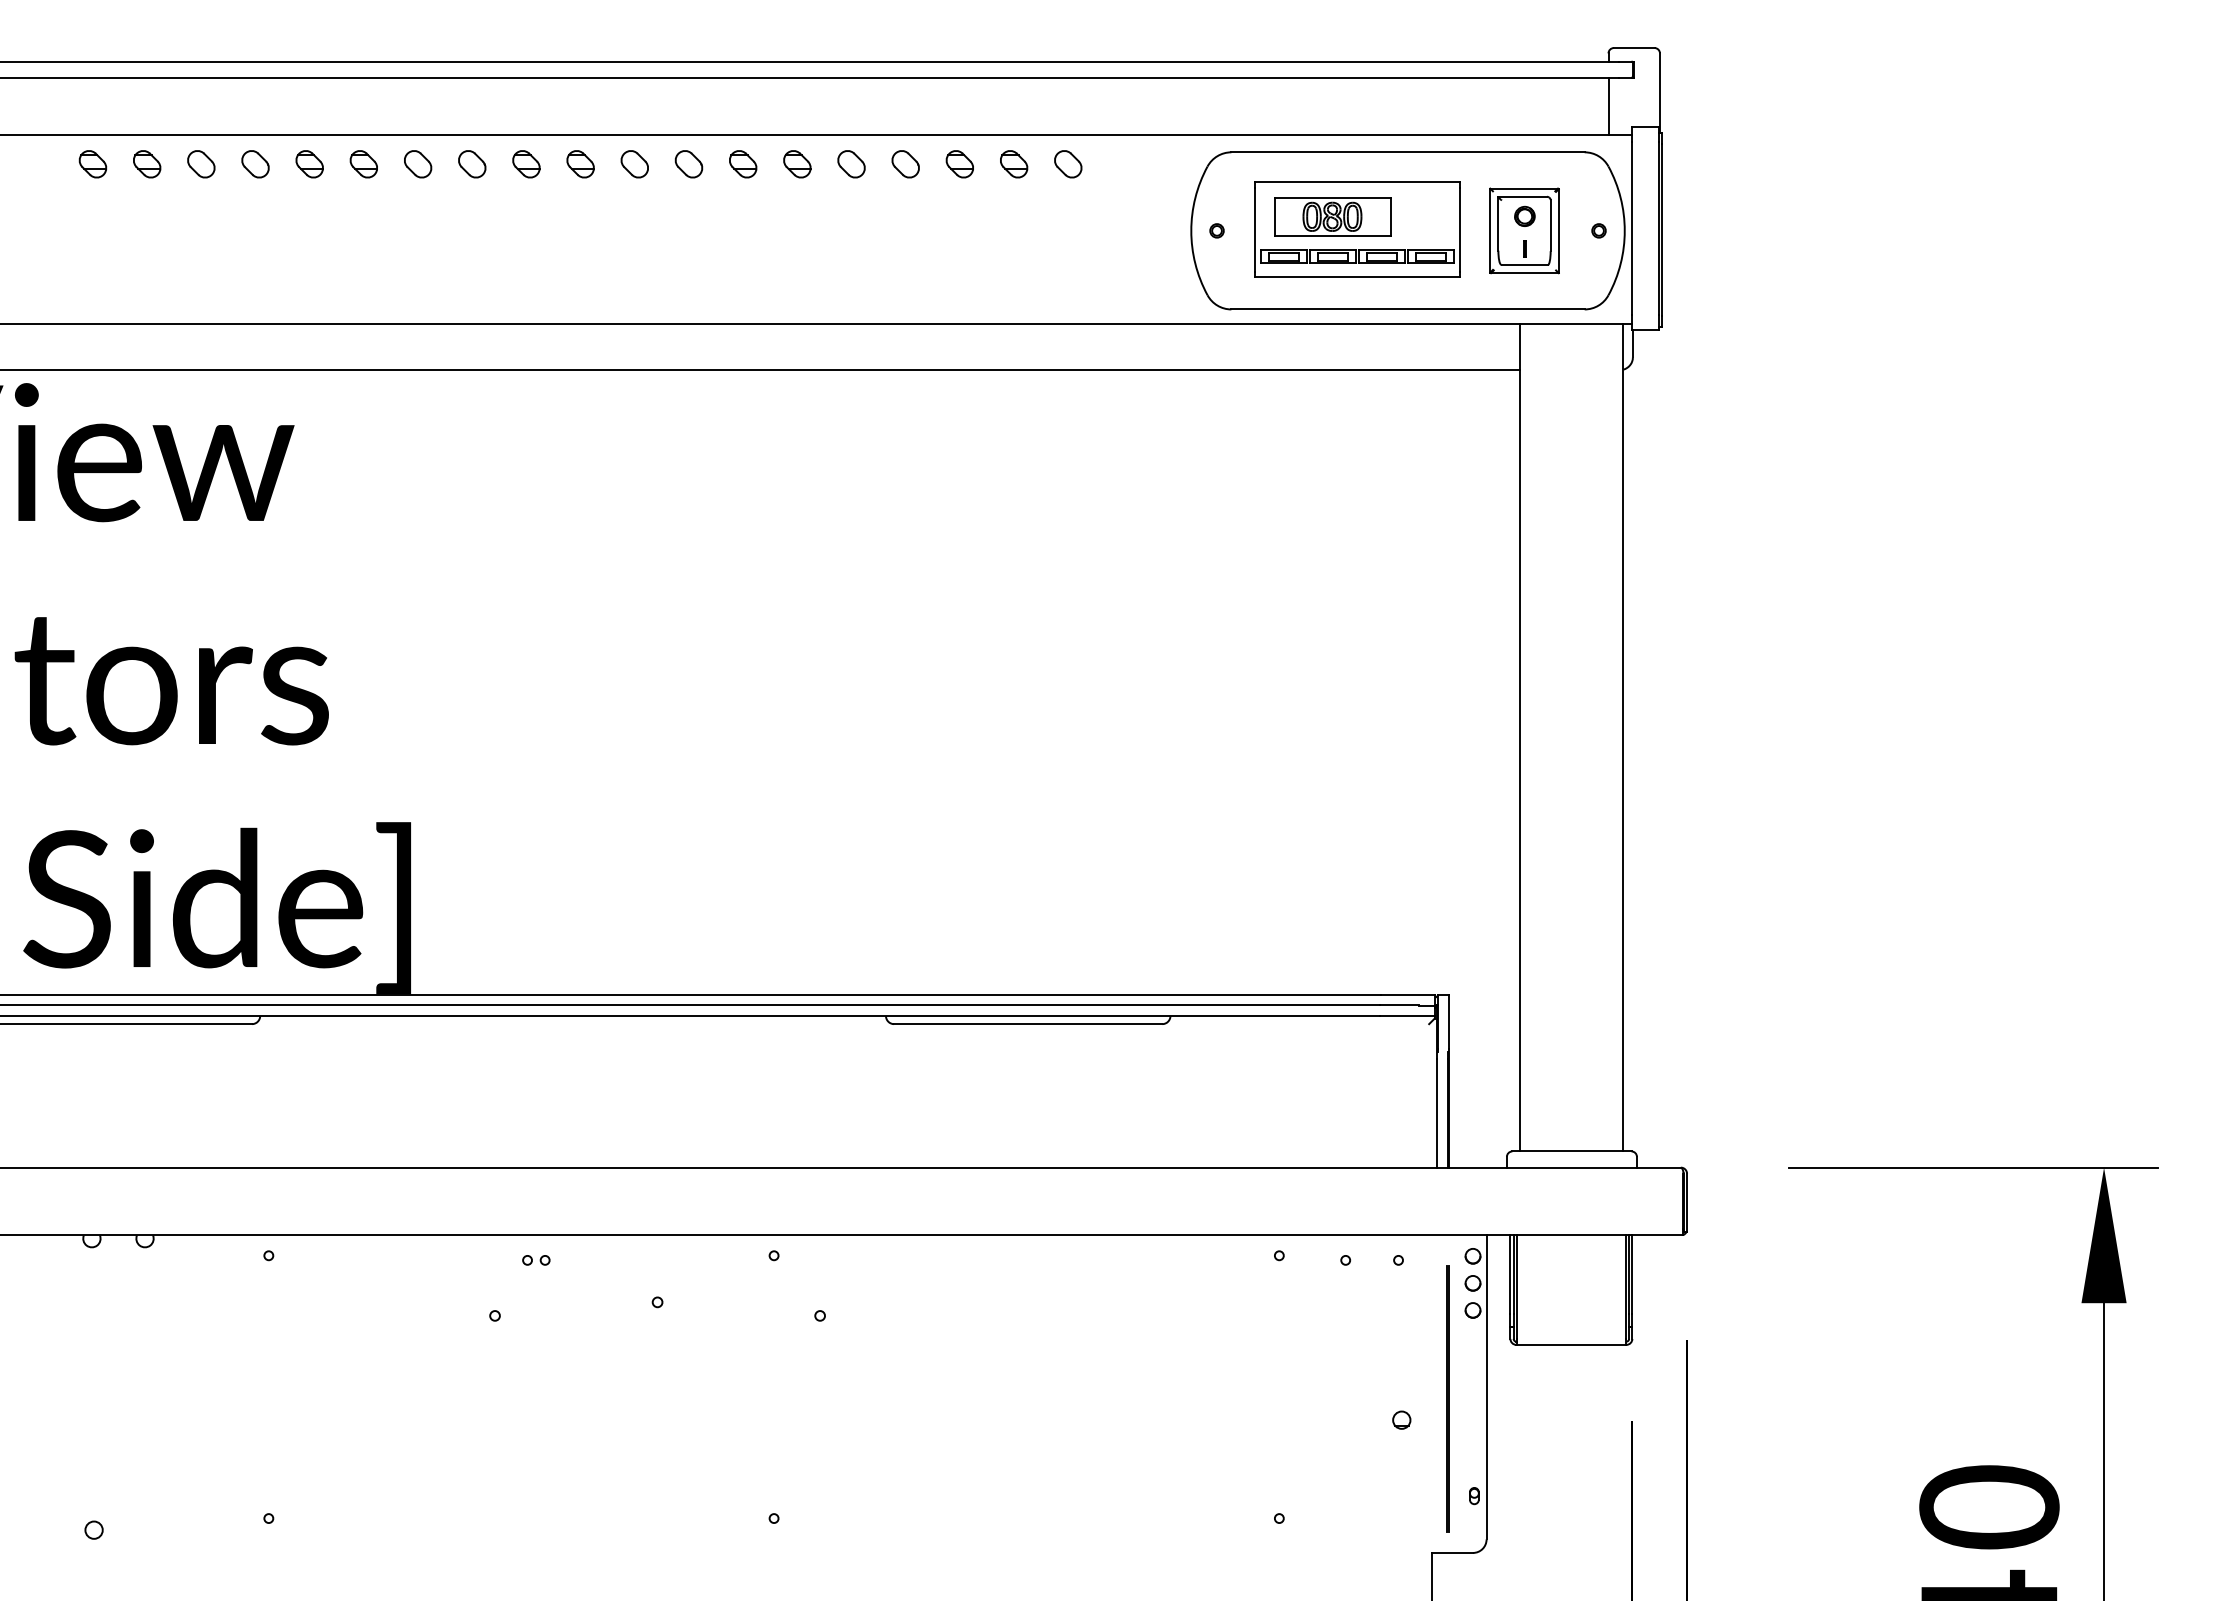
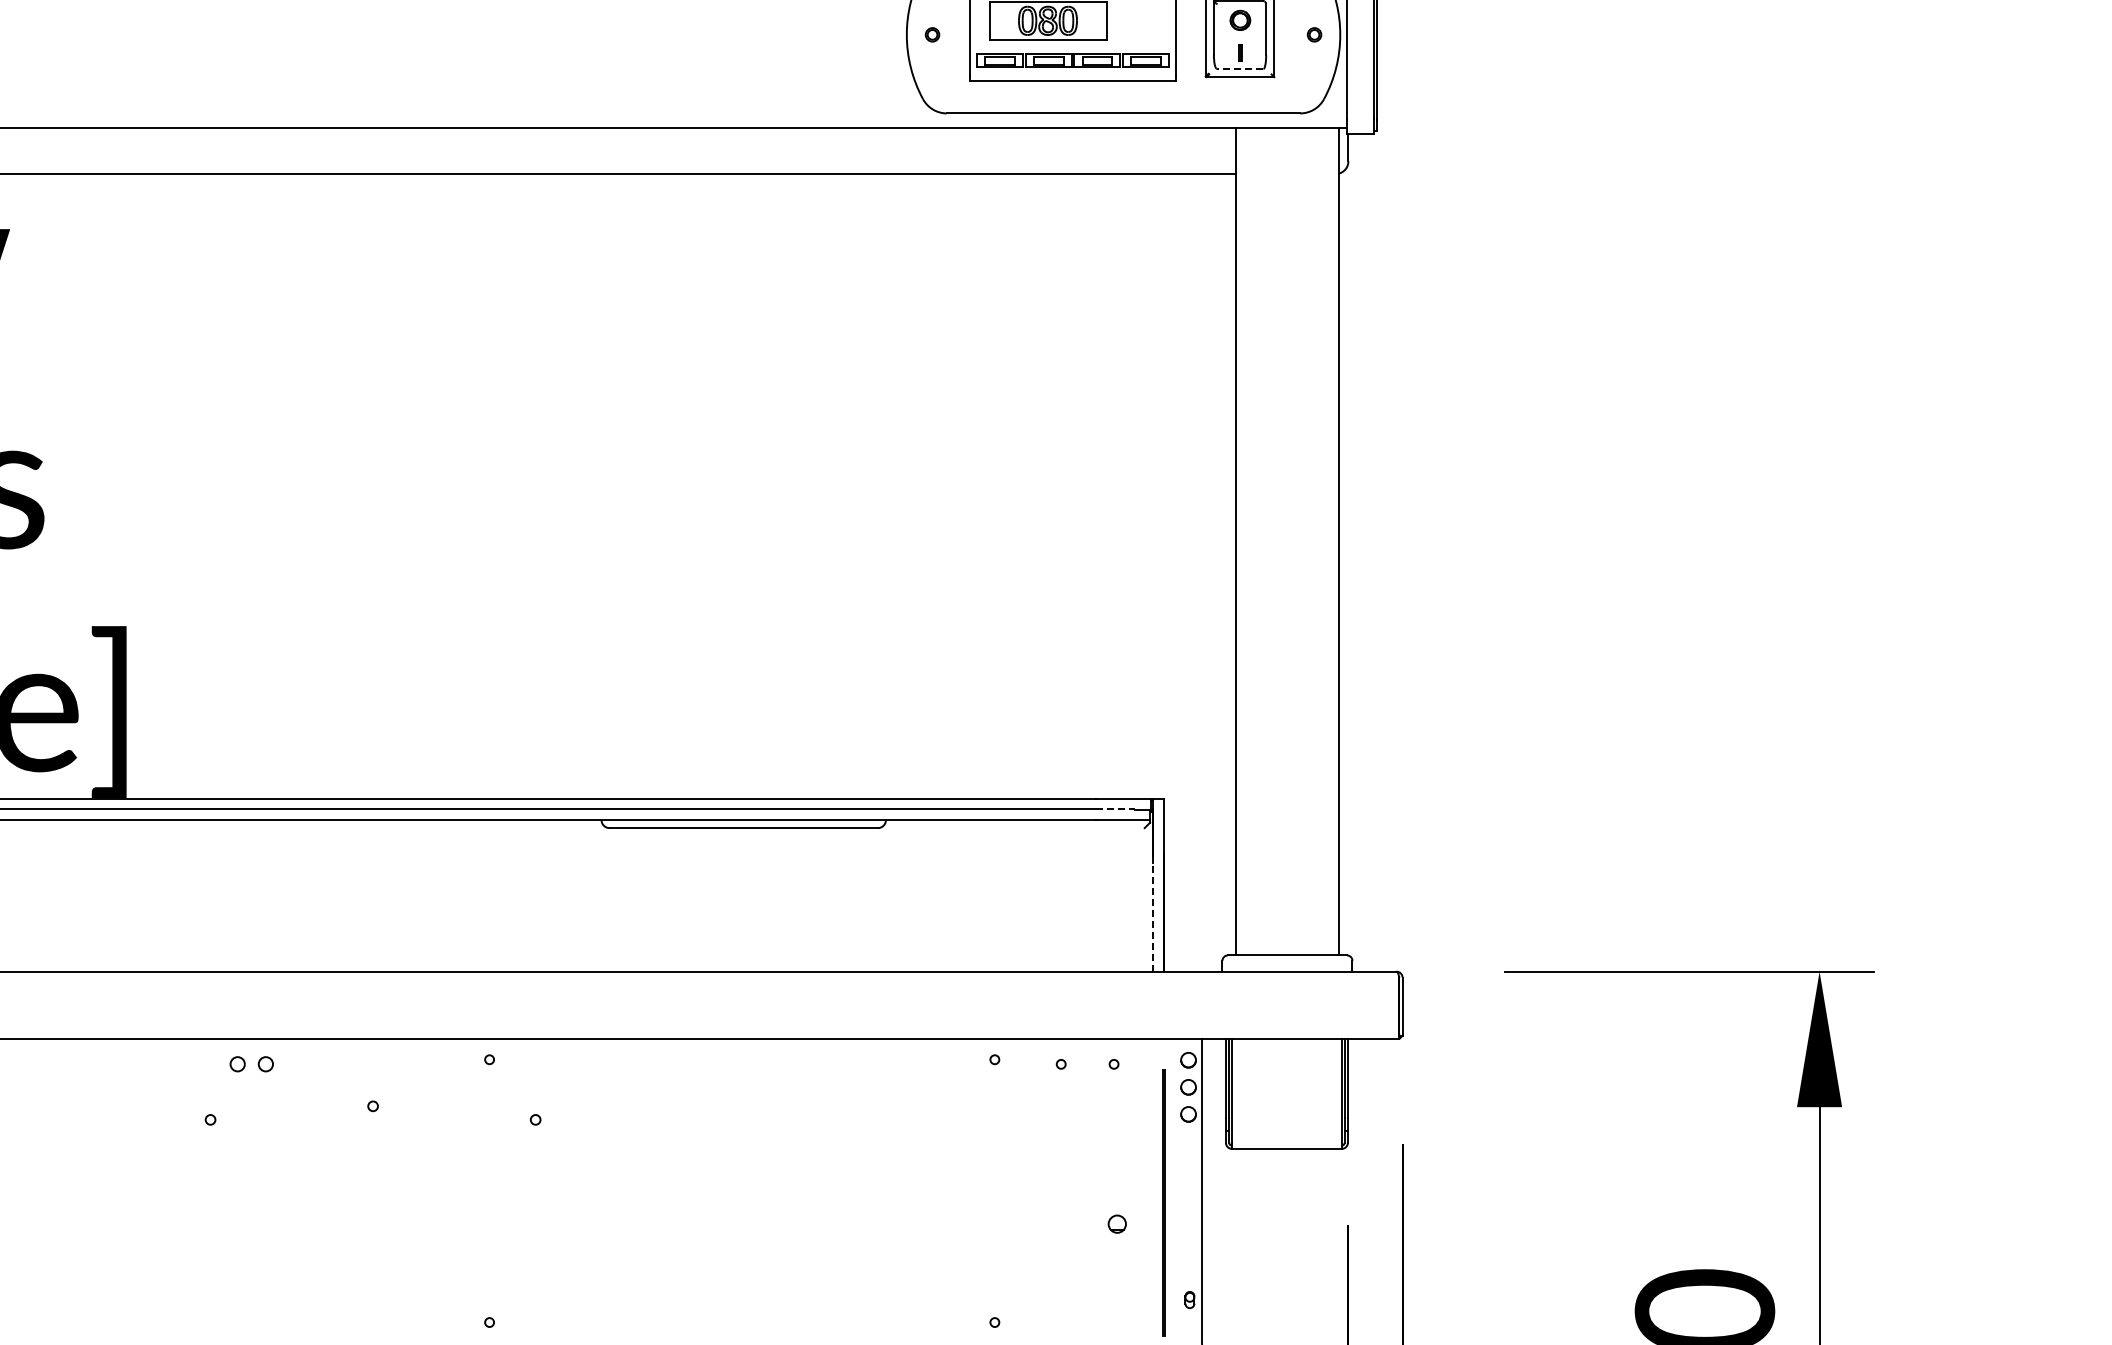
line: (1524, 265) -> (1240, 69), solid -> dashed
line: (1400, 1005) -> (1116, 809), solid -> dashed
line: (1437, 1113) -> (1153, 917), solid -> dashed
part: (536, 1260) -> (252, 1064), size x1.6

